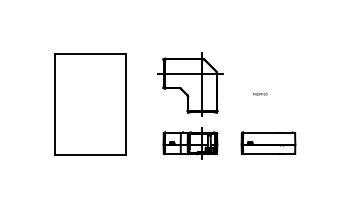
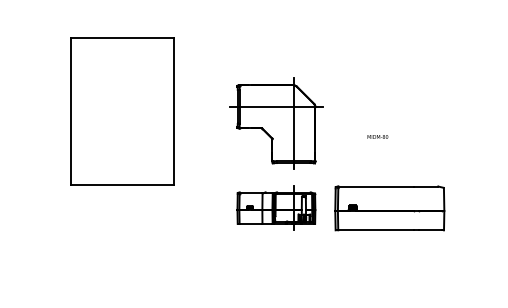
part: (90, 104) -> (122, 111), moved
part: (268, 142) -> (389, 207), size x1.4

